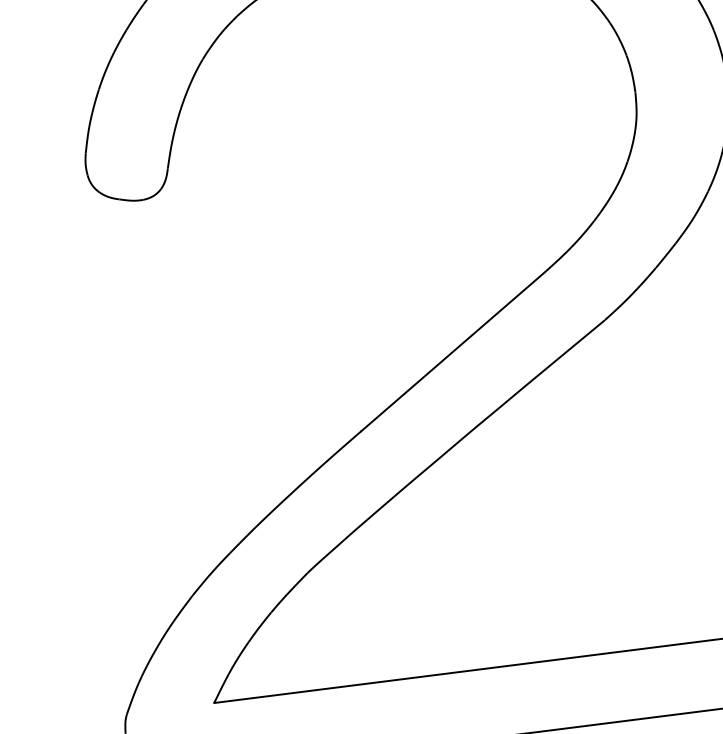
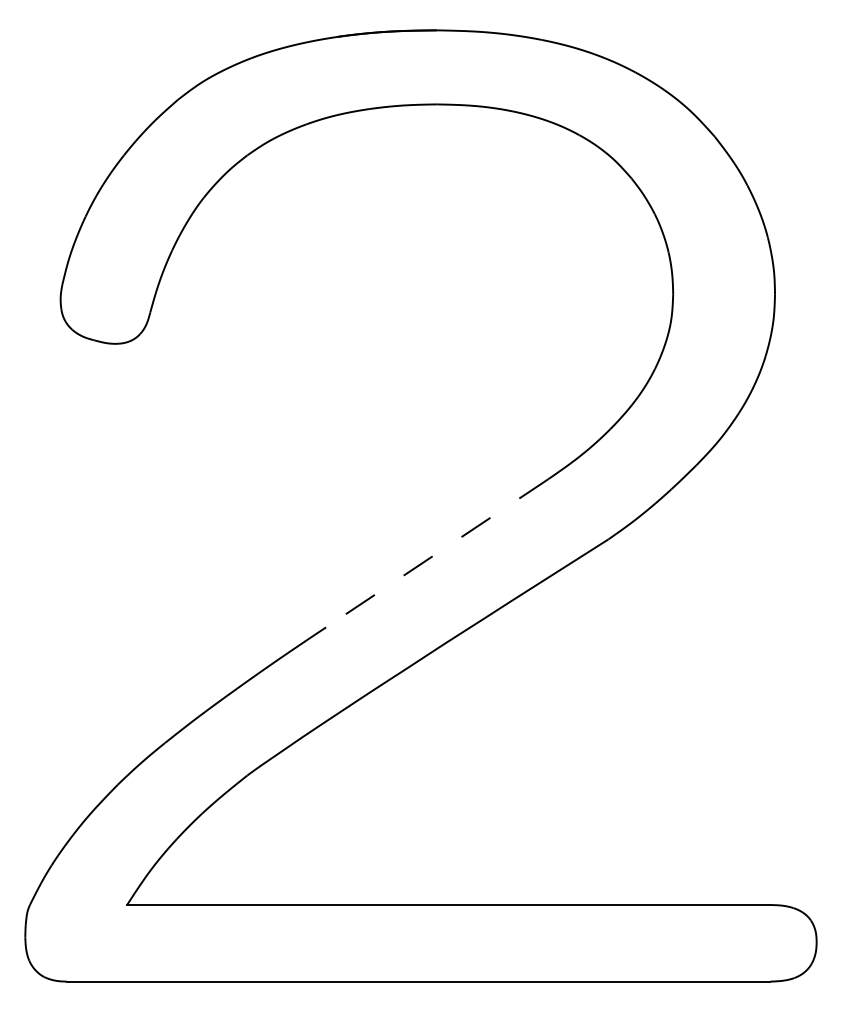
line: (452, 352) -> (436, 553), solid -> dashed

